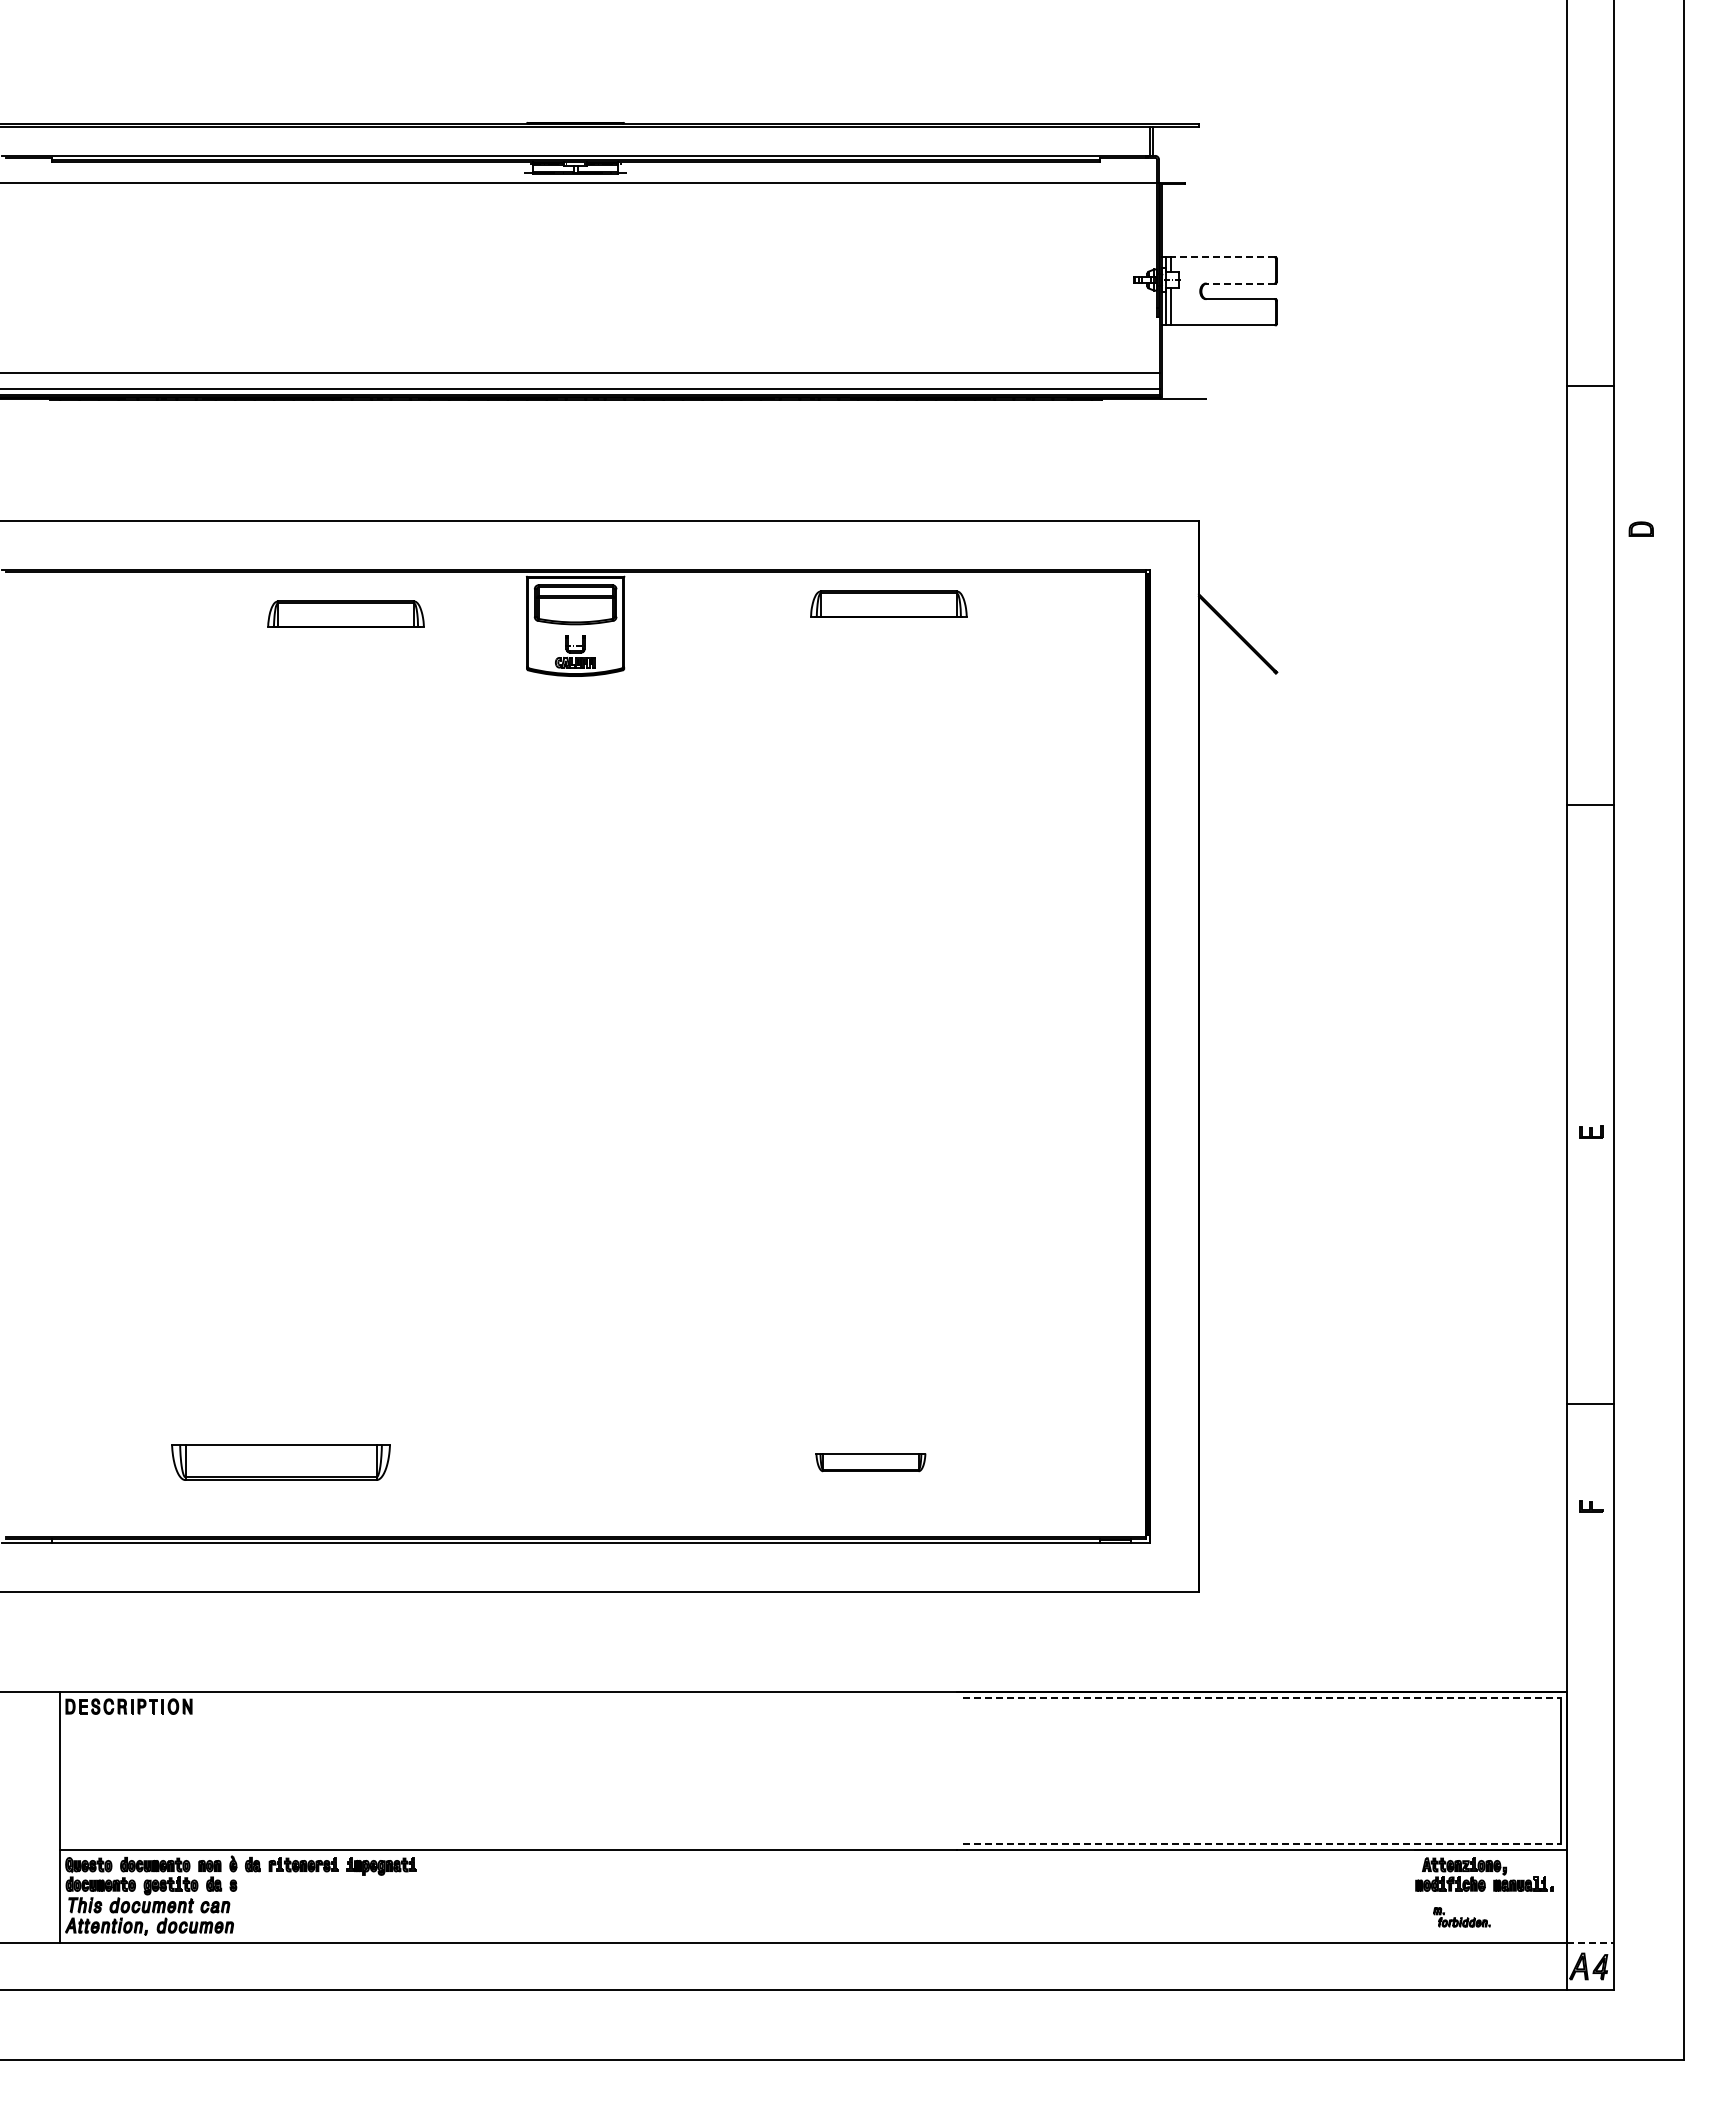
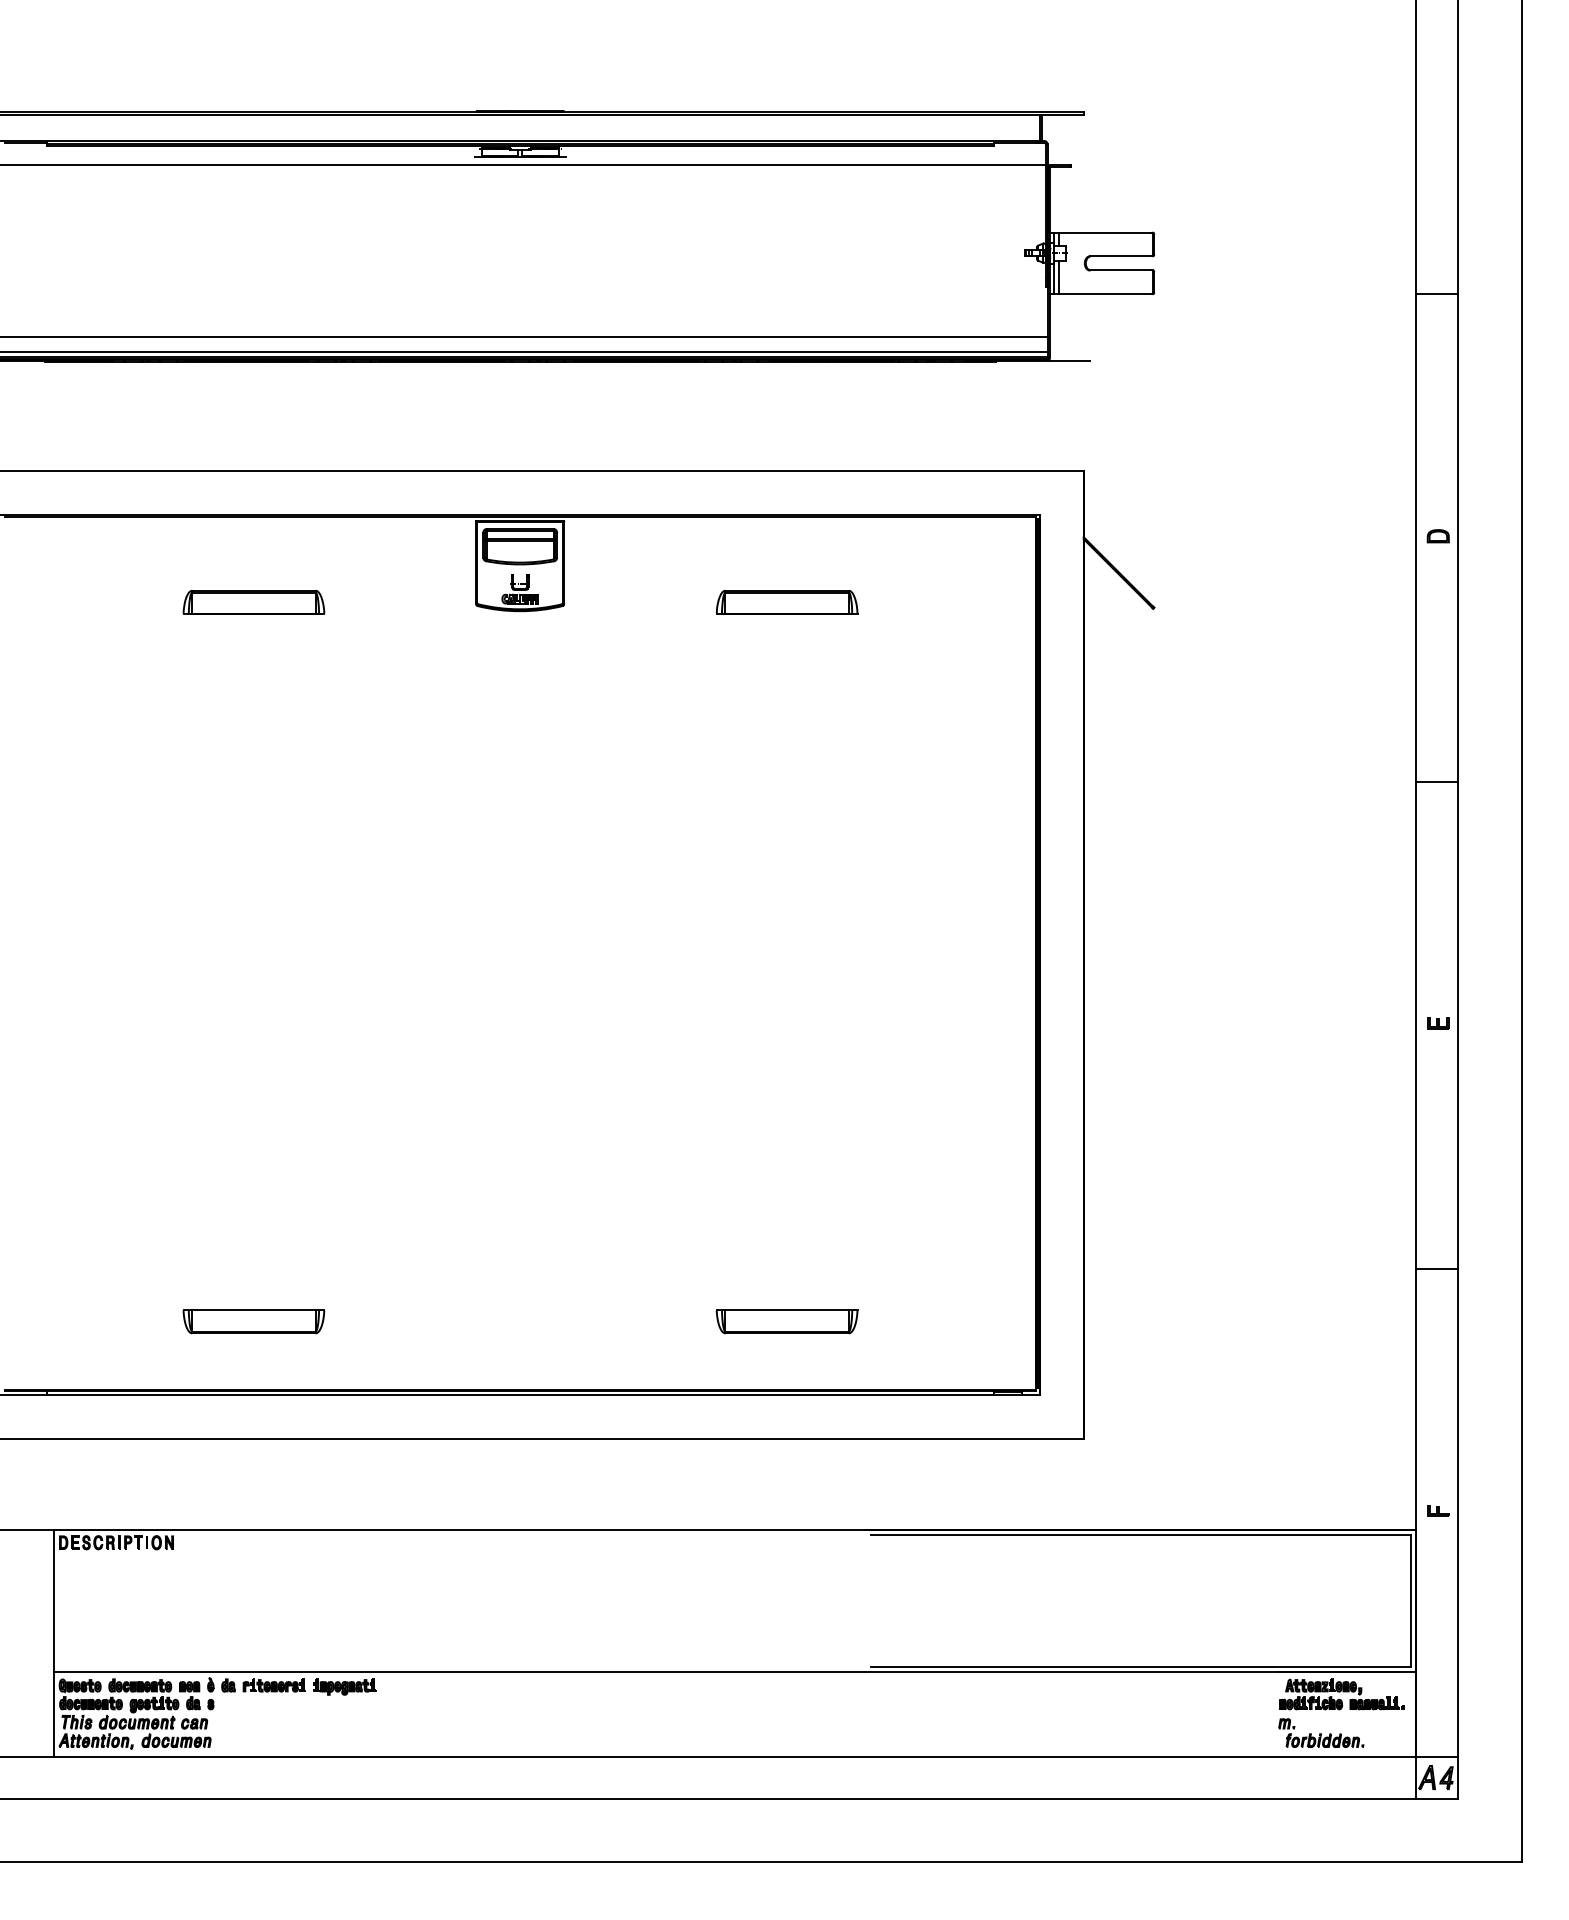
line: (1223, 257) -> (1105, 232), dashed -> solid
line: (1239, 283) -> (1120, 256), dashed -> solid
line: (1589, 385) -> (1436, 294), moved
part: (1640, 528) -> (1437, 535), moved
part: (888, 603) -> (786, 601), moved
part: (345, 613) -> (253, 601), moved
line: (1589, 805) -> (1436, 782), moved
part: (280, 1462) -> (253, 1322), size x0.71
part: (870, 1462) -> (786, 1322), size x1.43
part: (1591, 1506) -> (1438, 1510), moved
line: (1262, 1698) -> (1141, 1535), dashed -> solid
line: (1262, 1844) -> (1141, 1667), dashed -> solid
part: (1461, 1917) -> (1320, 1733), size x1.67
line: (1590, 1943) -> (1437, 1756), dashed -> solid

